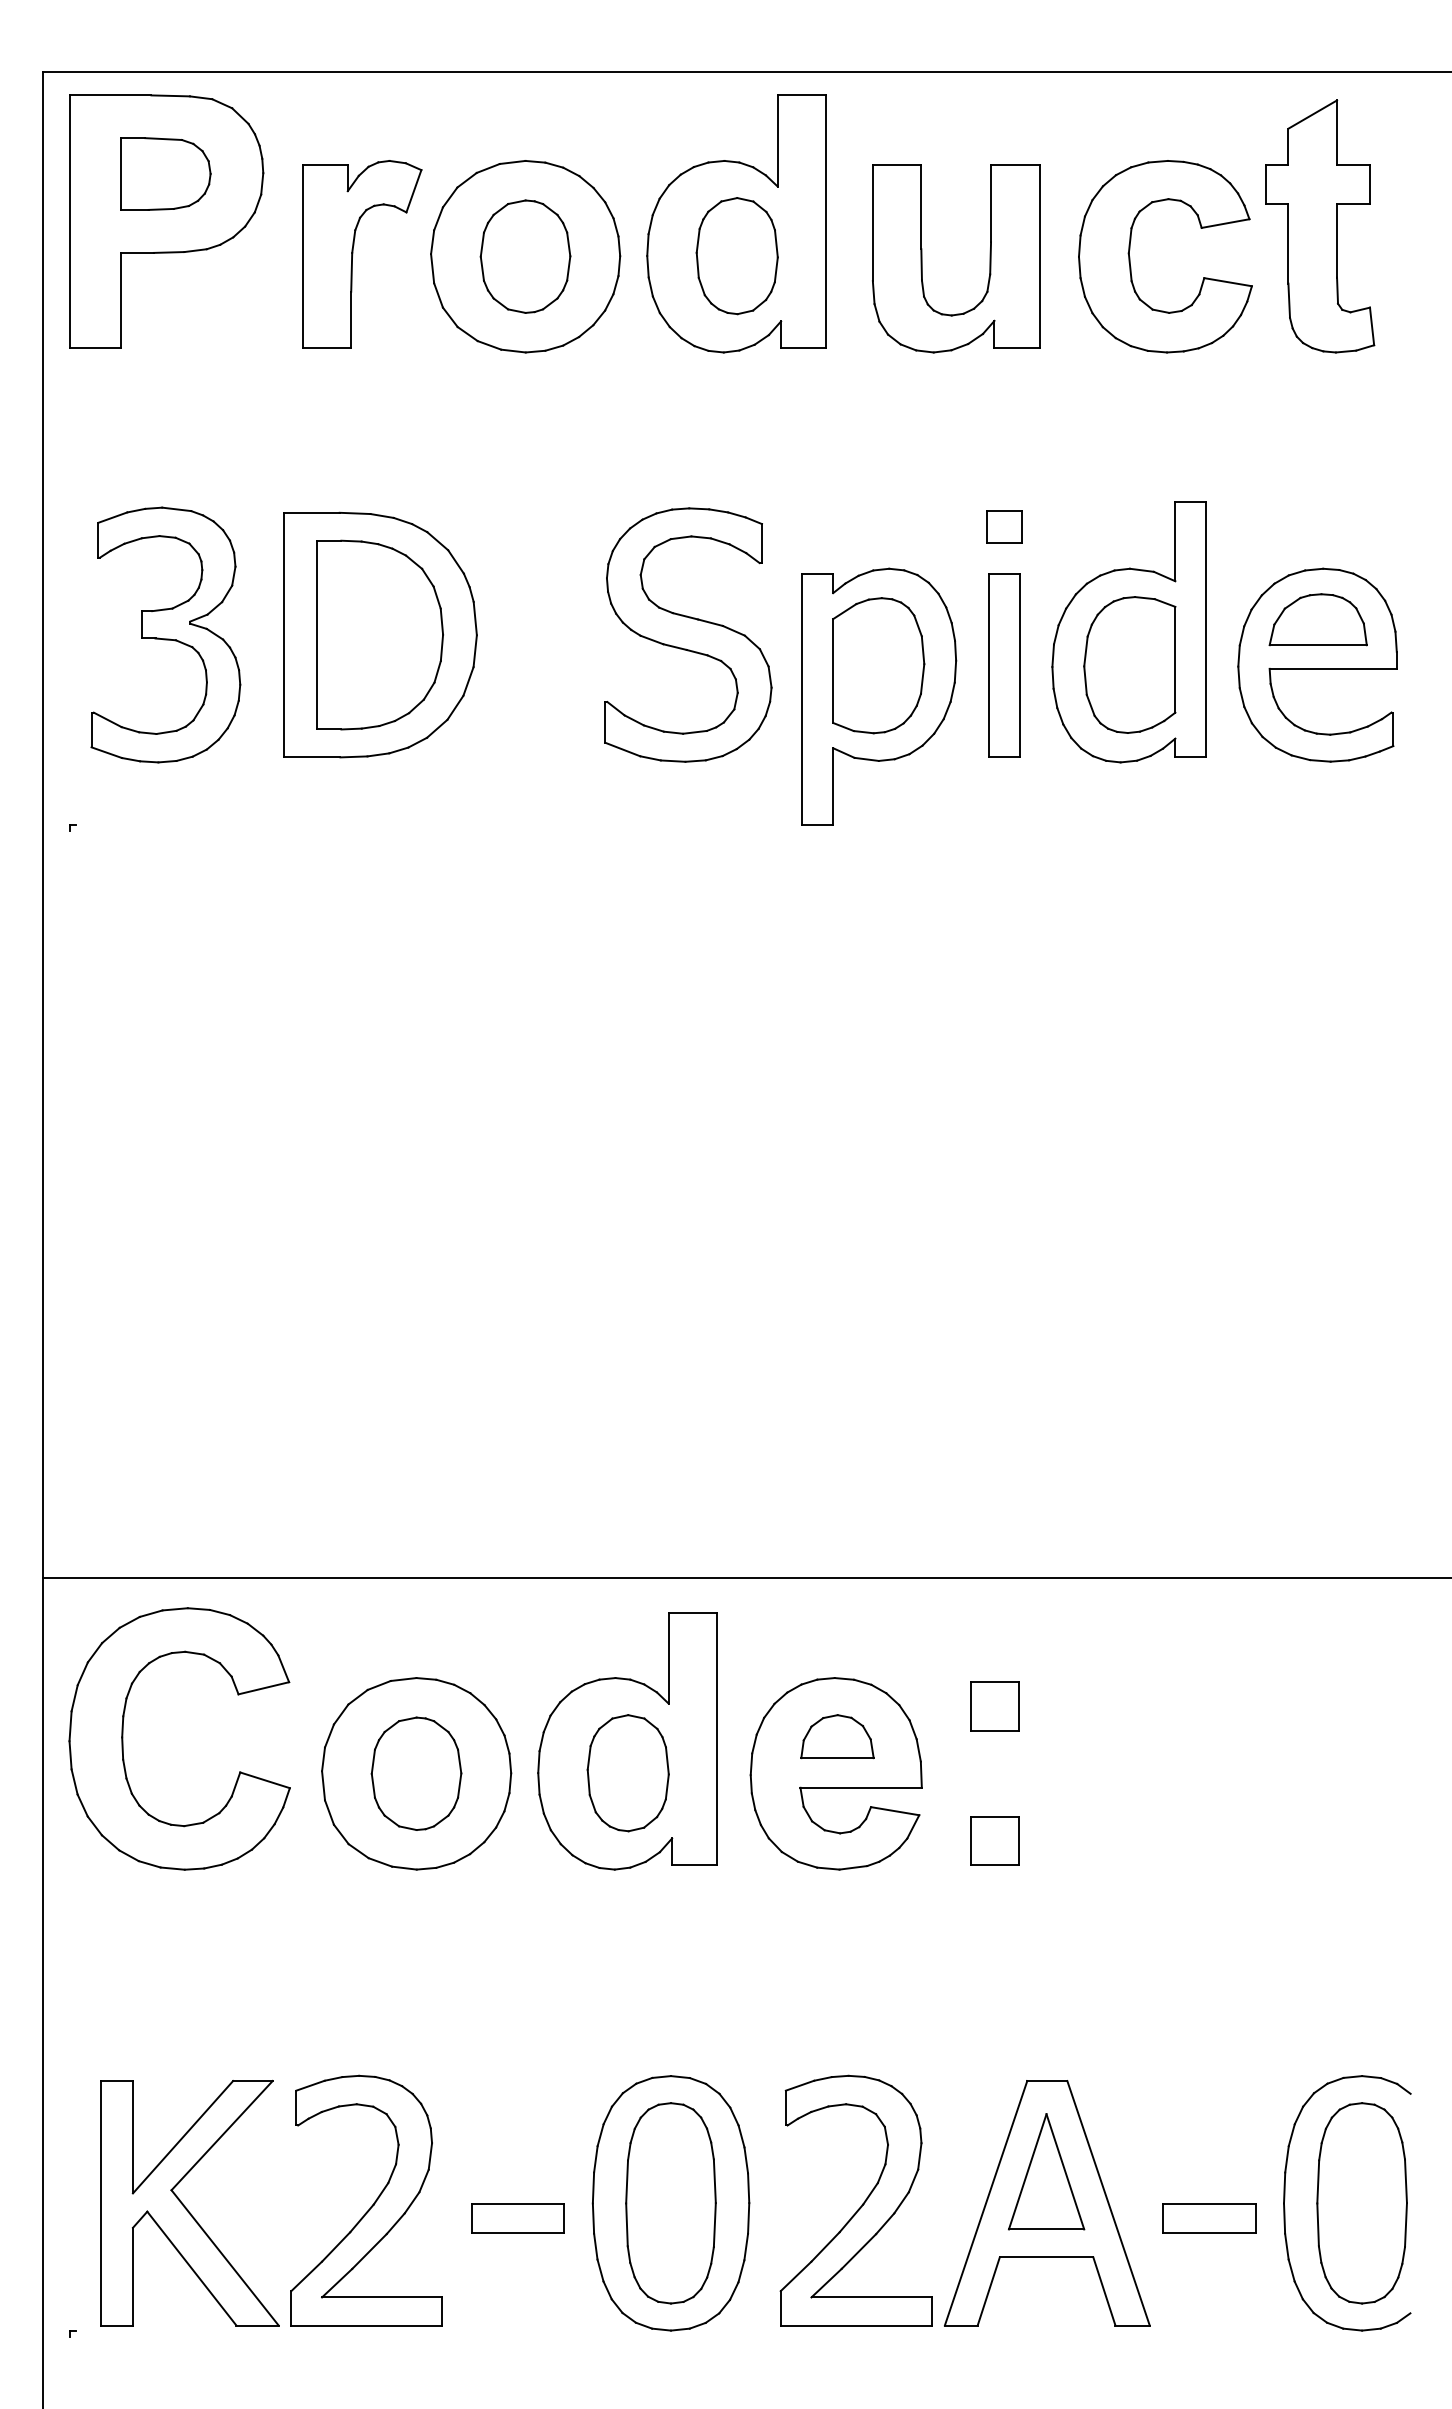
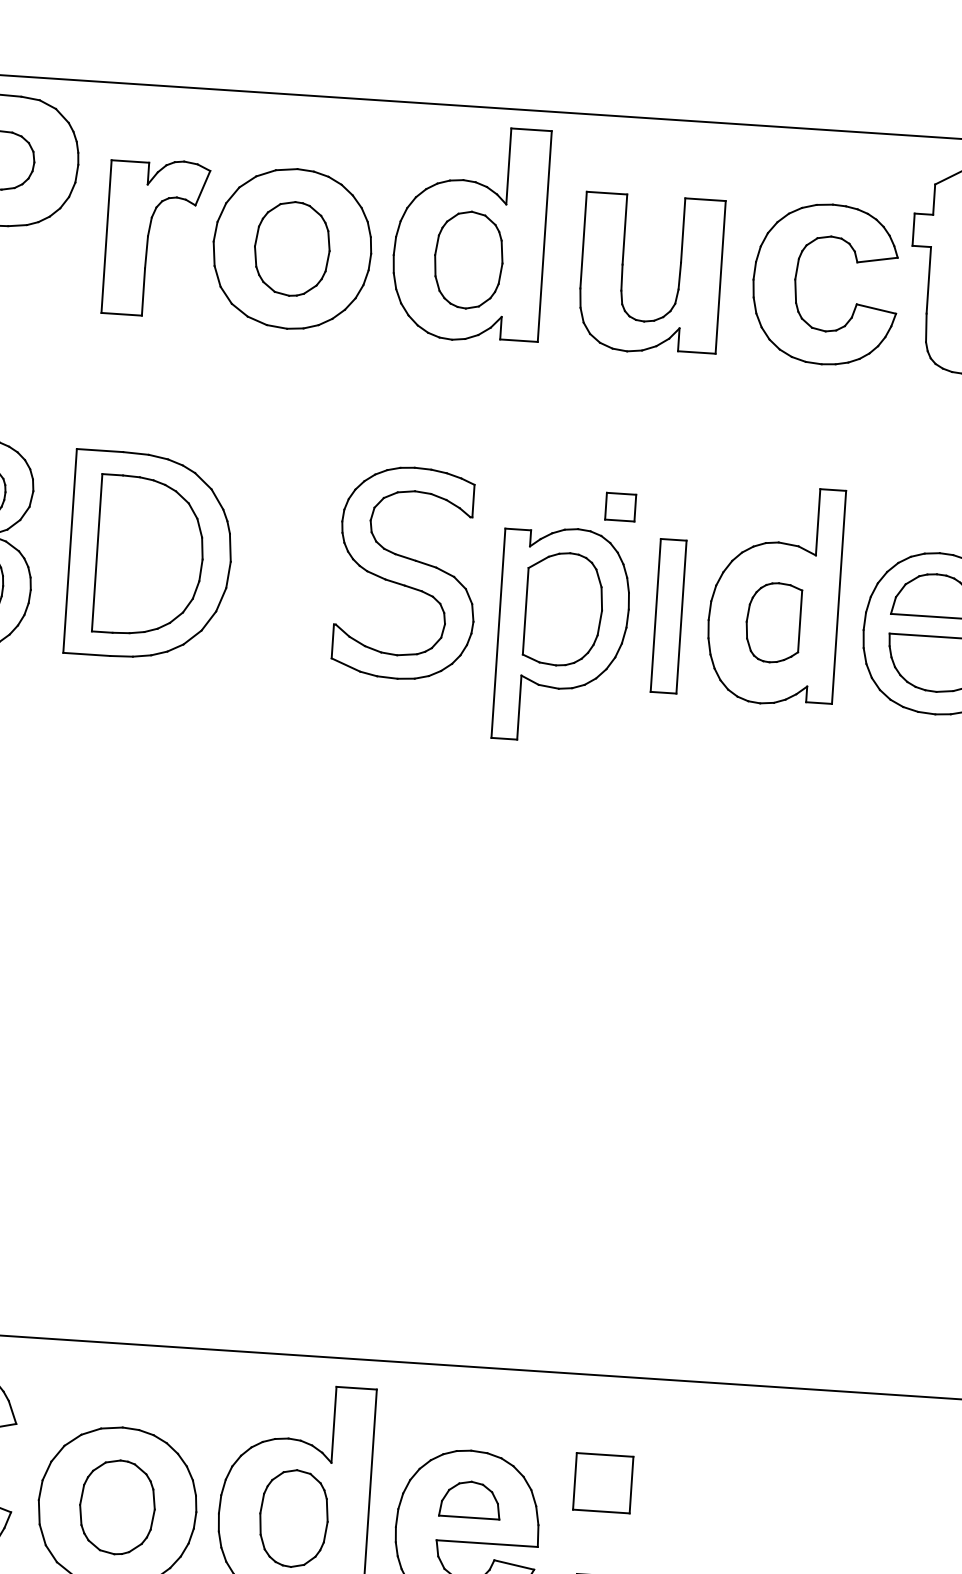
part: (1004, 526) -> (620, 506), moved
part: (1129, 664) -> (773, 622), size x0.7
part: (994, 1706) -> (602, 1483), size x1.4

